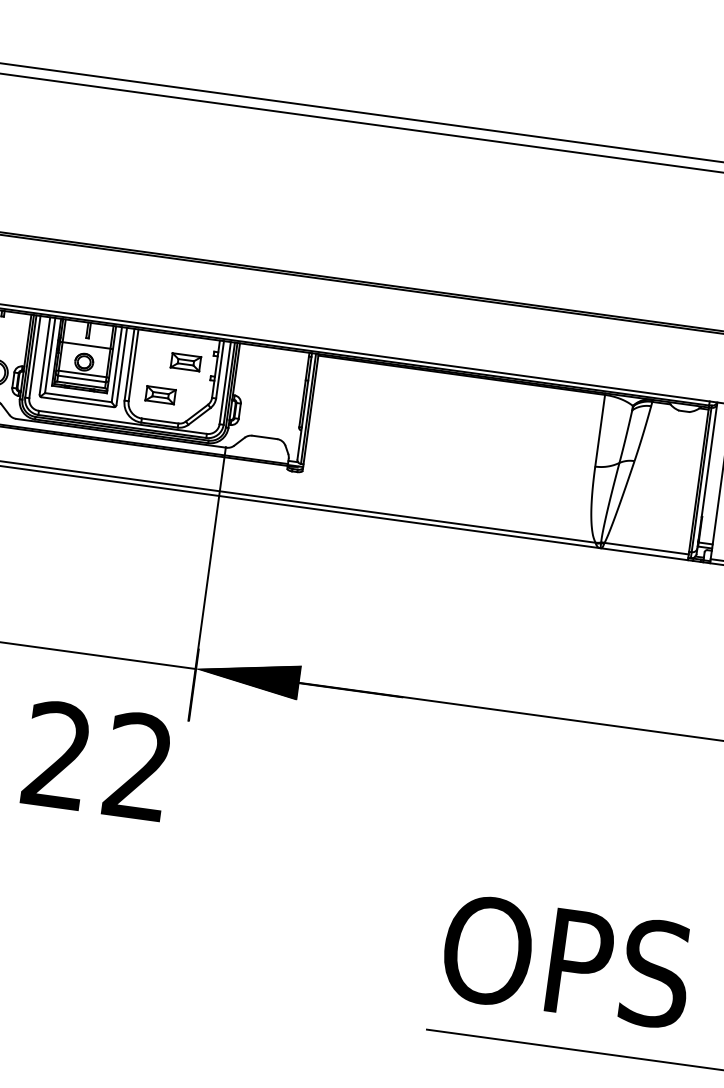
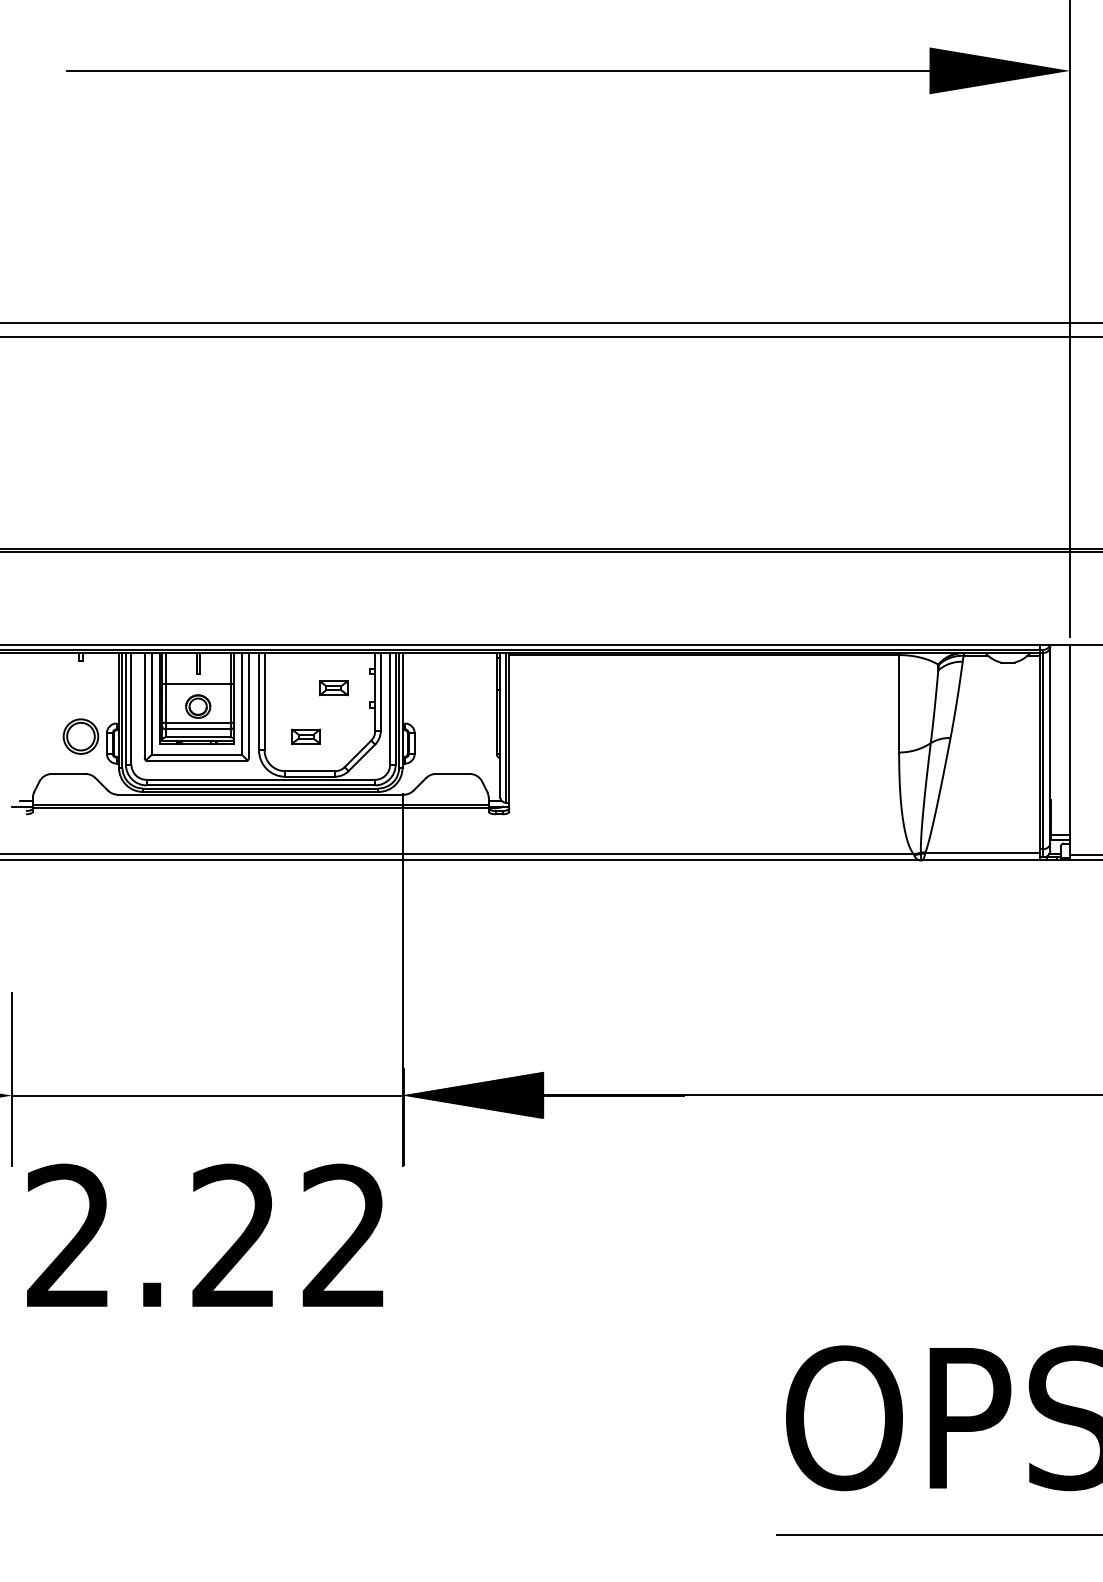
part: (185, 362) -> (333, 688), size x0.71
part: (160, 395) -> (305, 736), size x0.71

